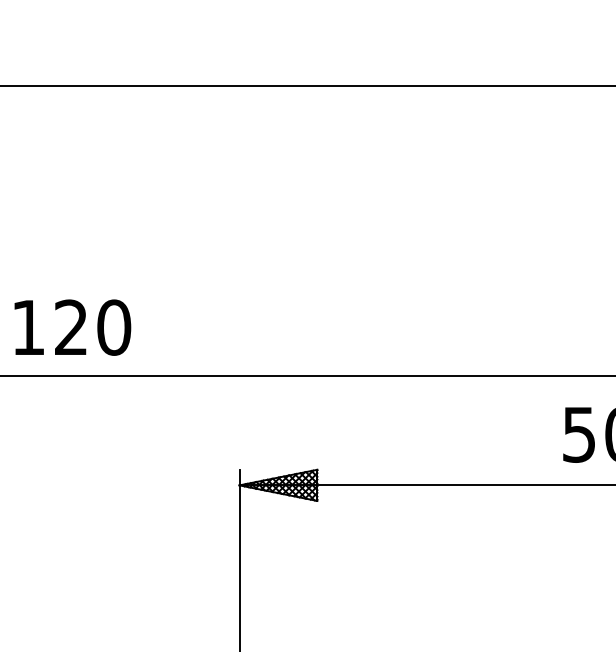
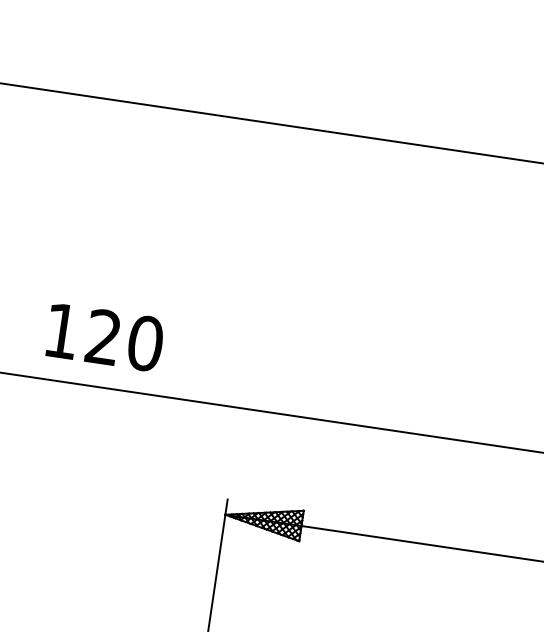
text: (72, 327) -> (104, 337), moved

